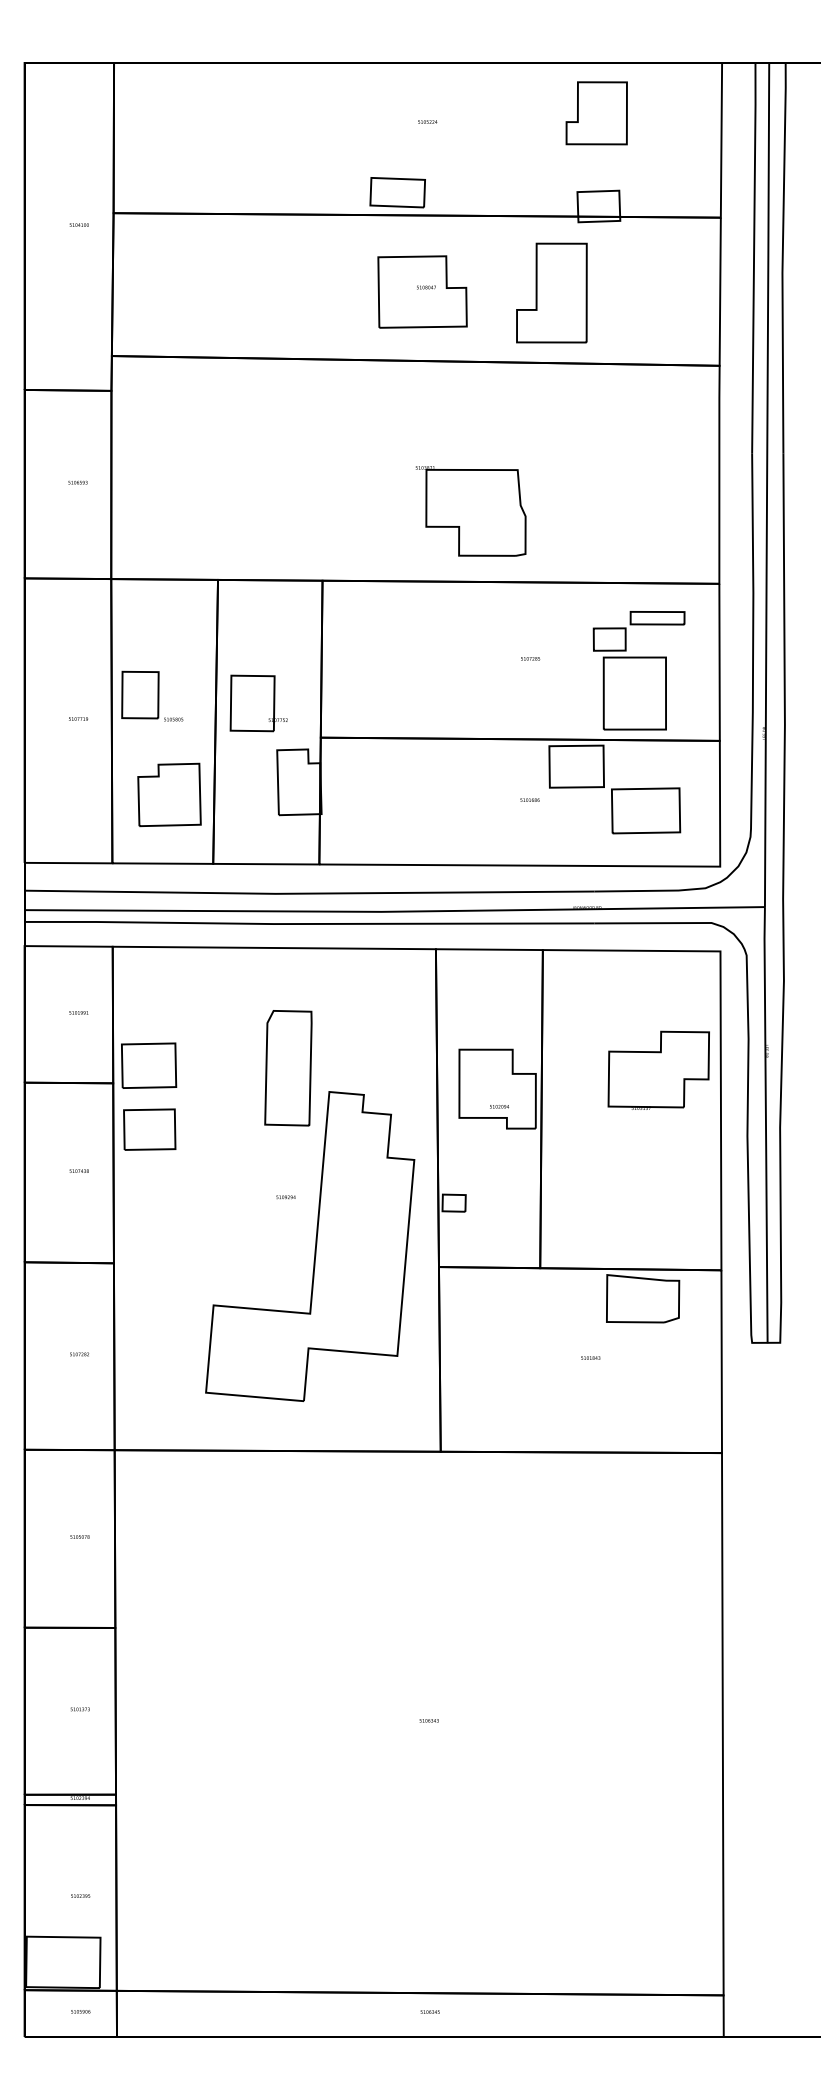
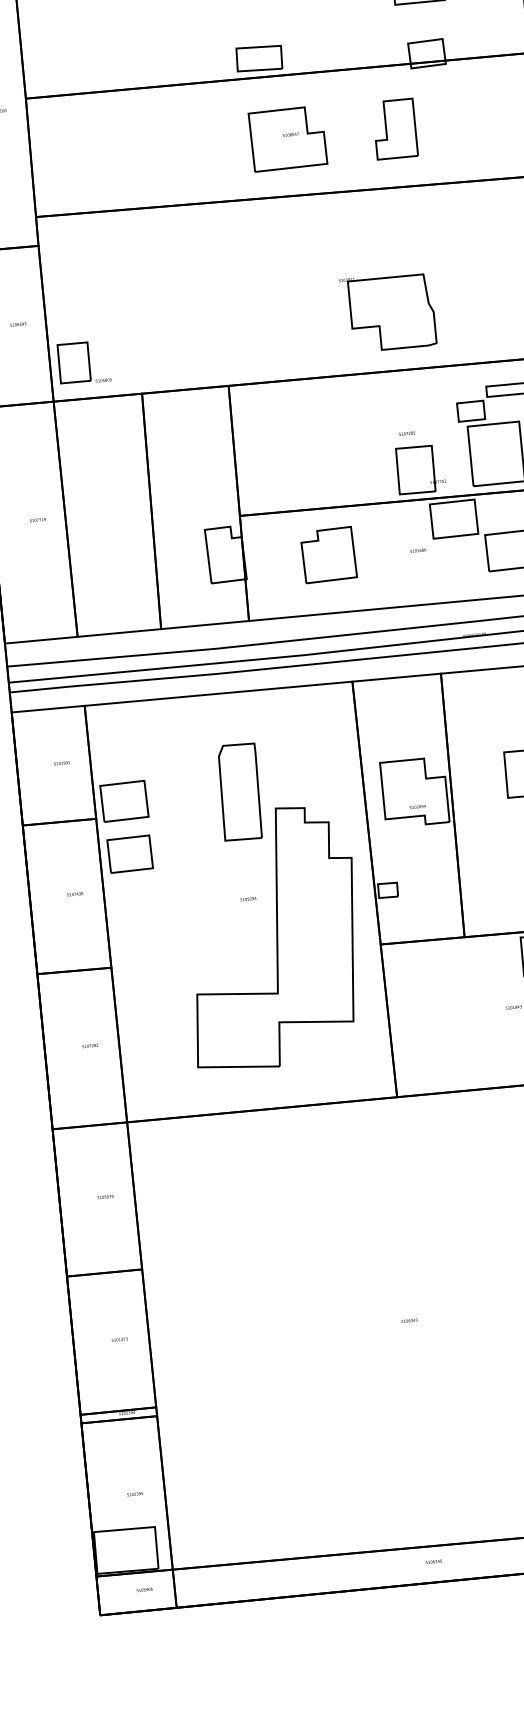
part: (551, 292) -> (394, 128), size x0.7
part: (470, 511) -> (387, 312), moved
part: (152, 695) -> (84, 362), moved
part: (258, 703) -> (420, 469), moved
part: (169, 794) -> (328, 554), moved

